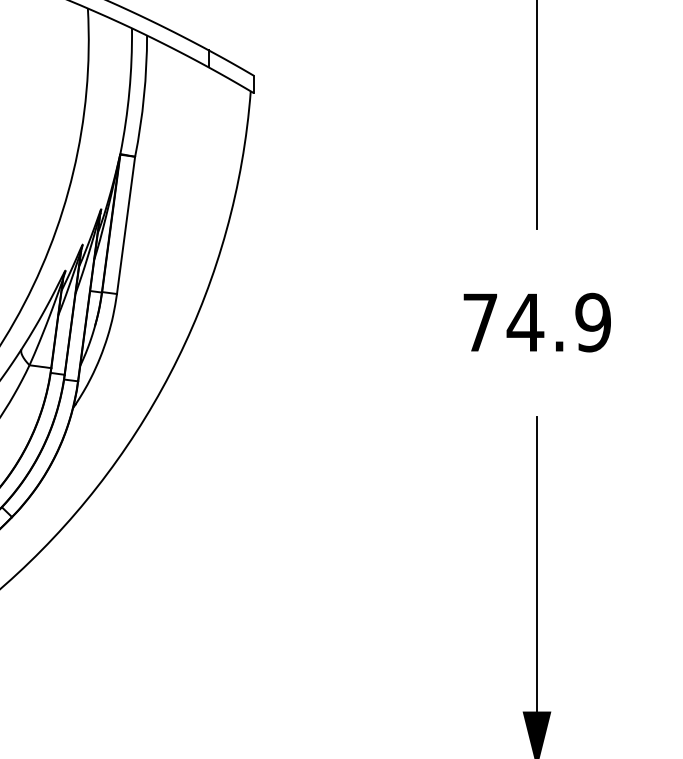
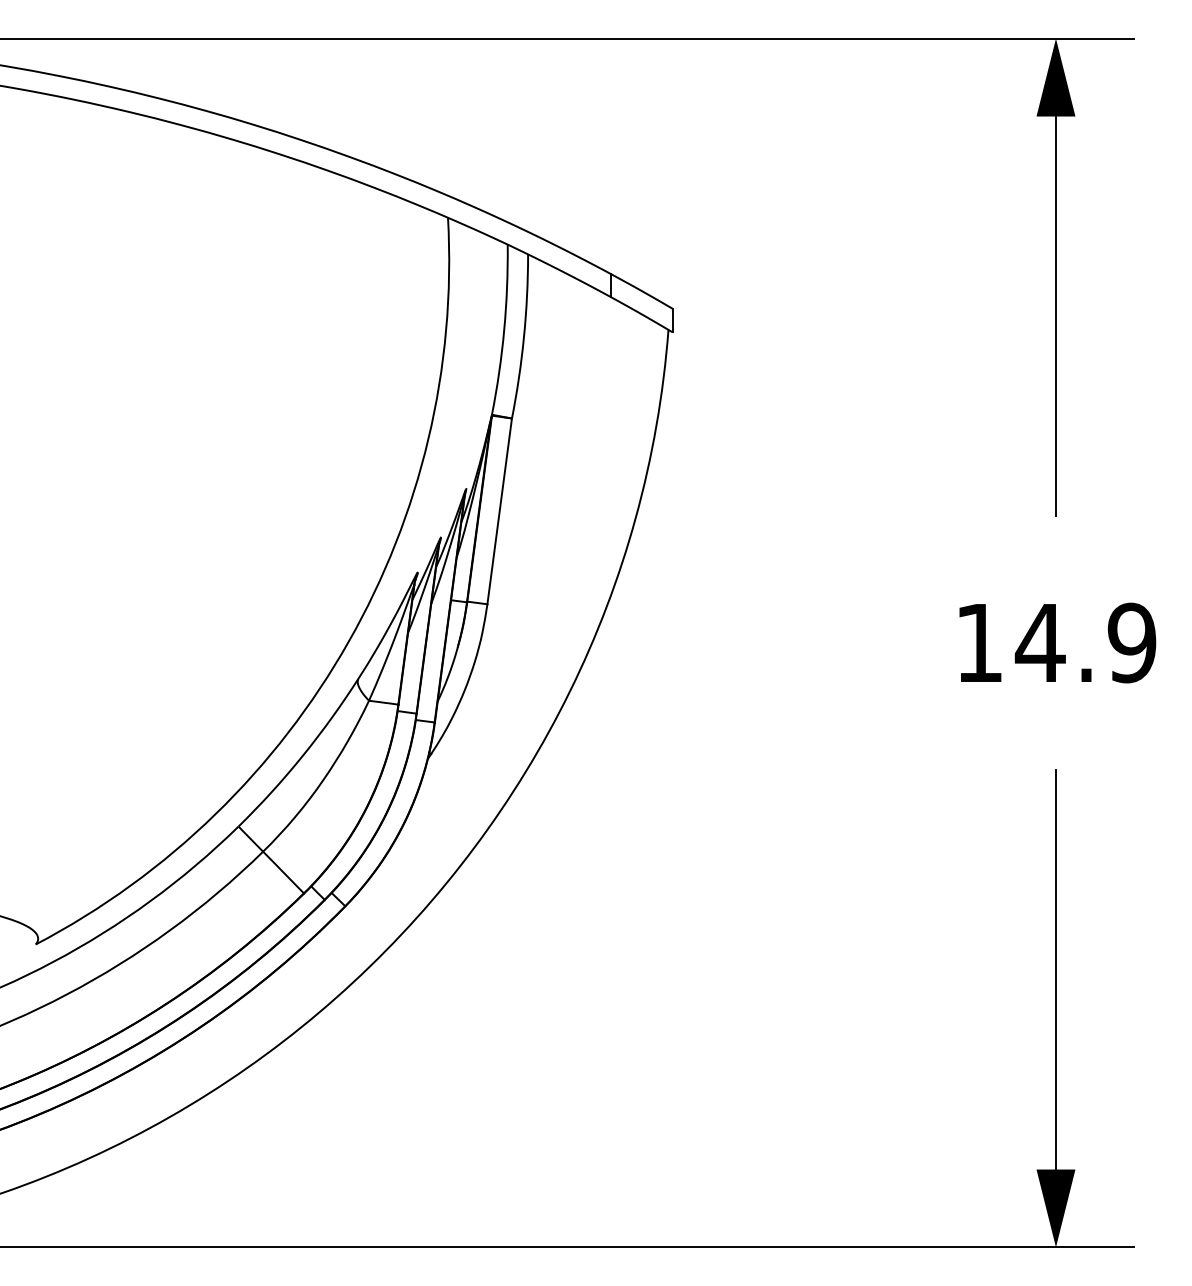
text: (479, 322) -> (978, 642), 74.9 -> 14.9

